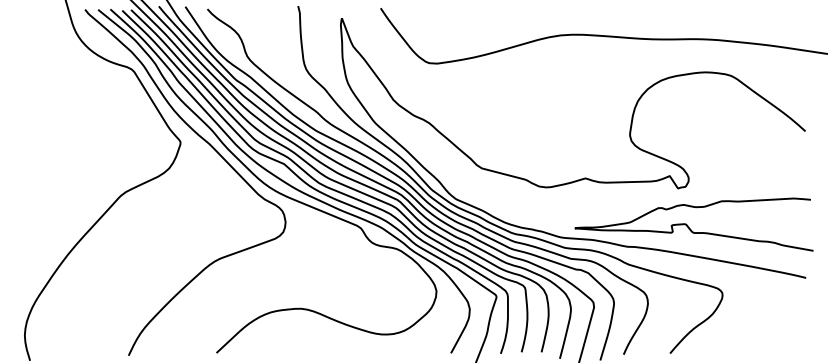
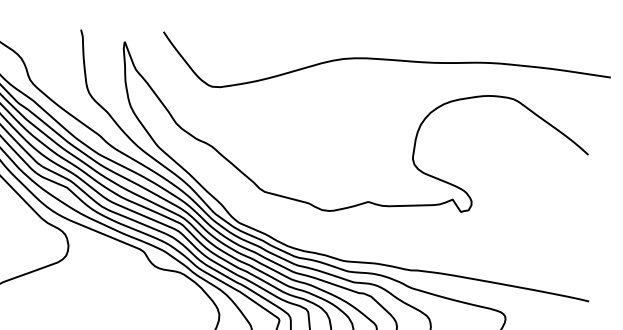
curve: (689, 227) -> (472, 251), removed

